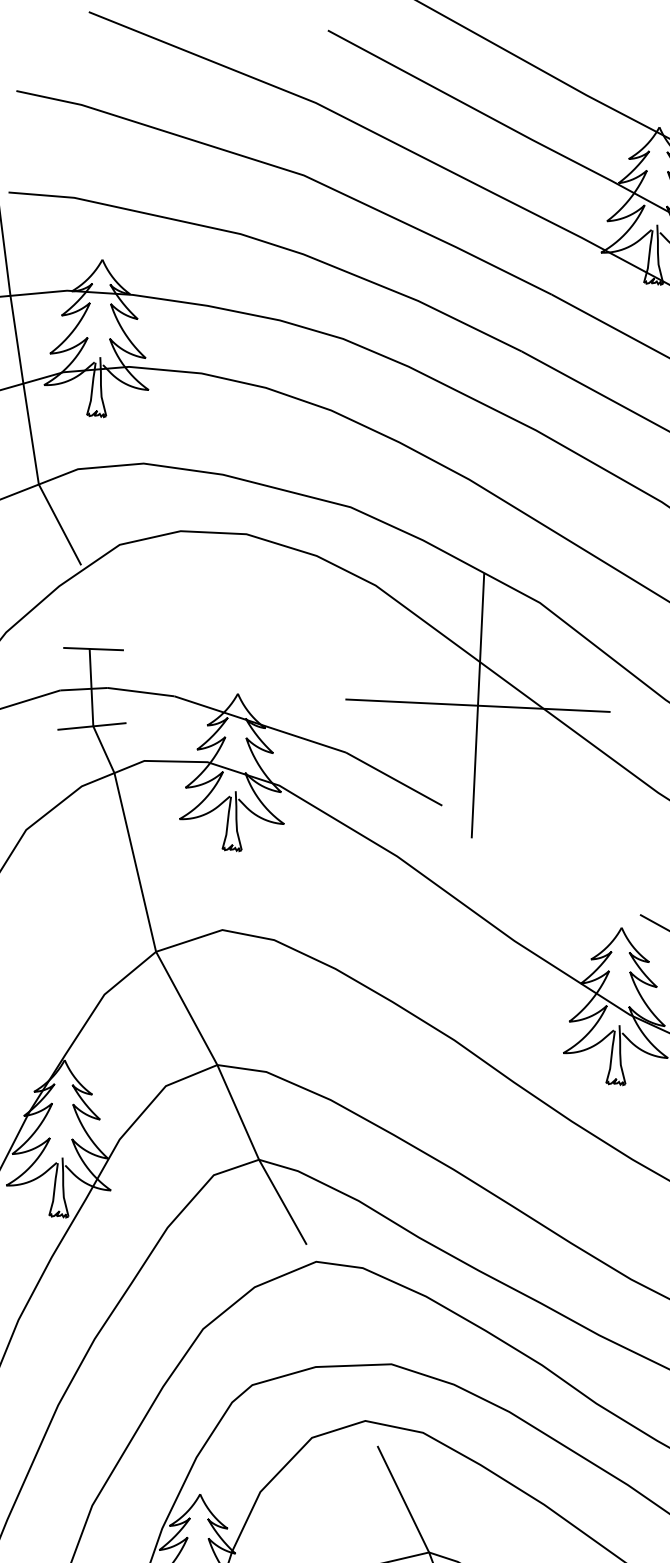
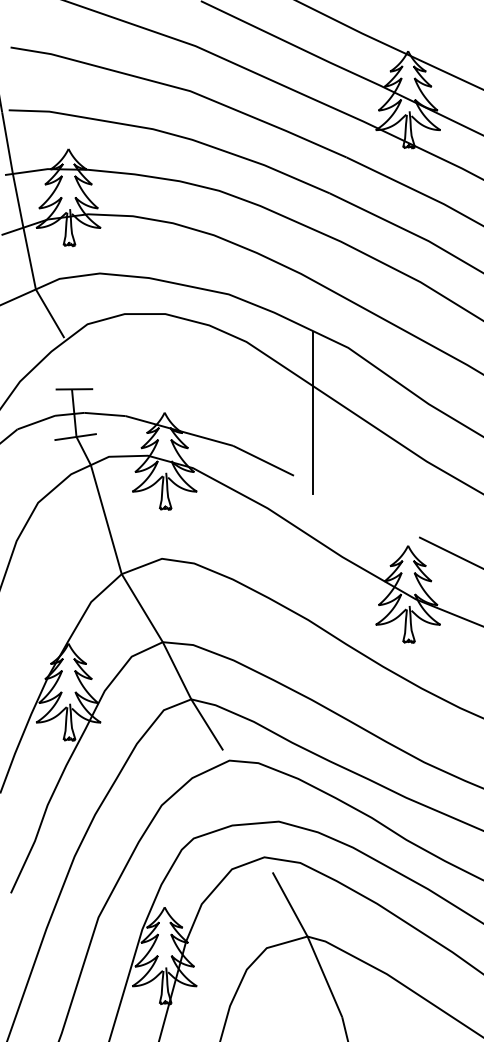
line: (477, 706) -> (312, 413), removed

